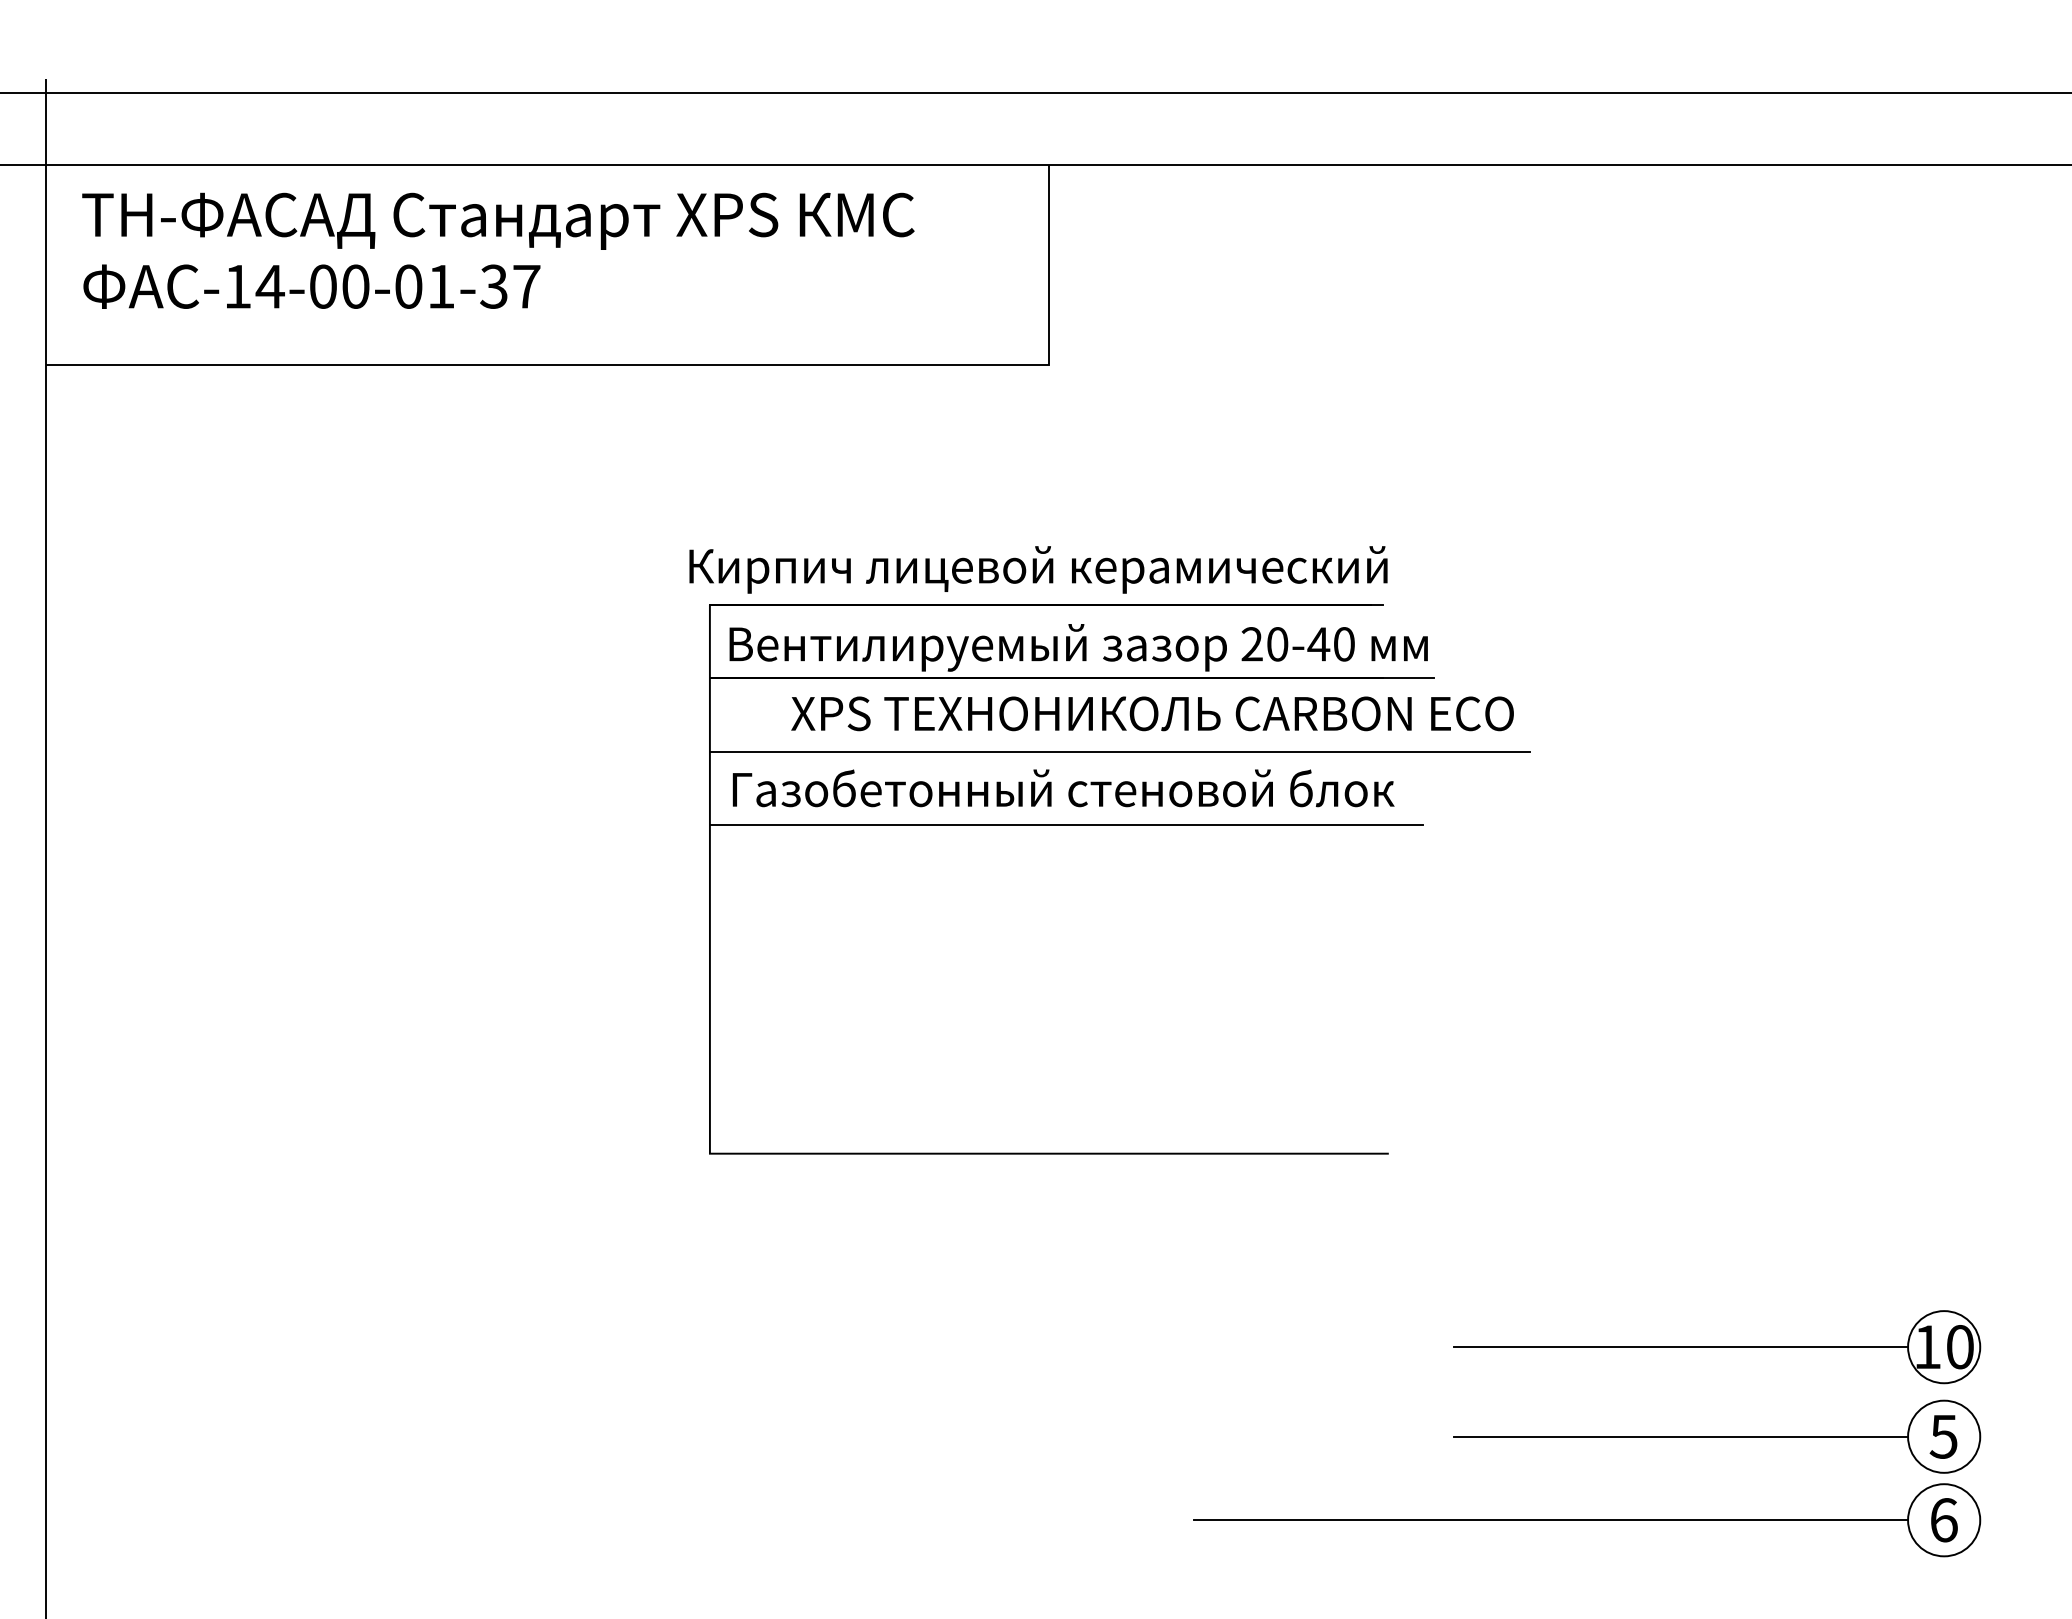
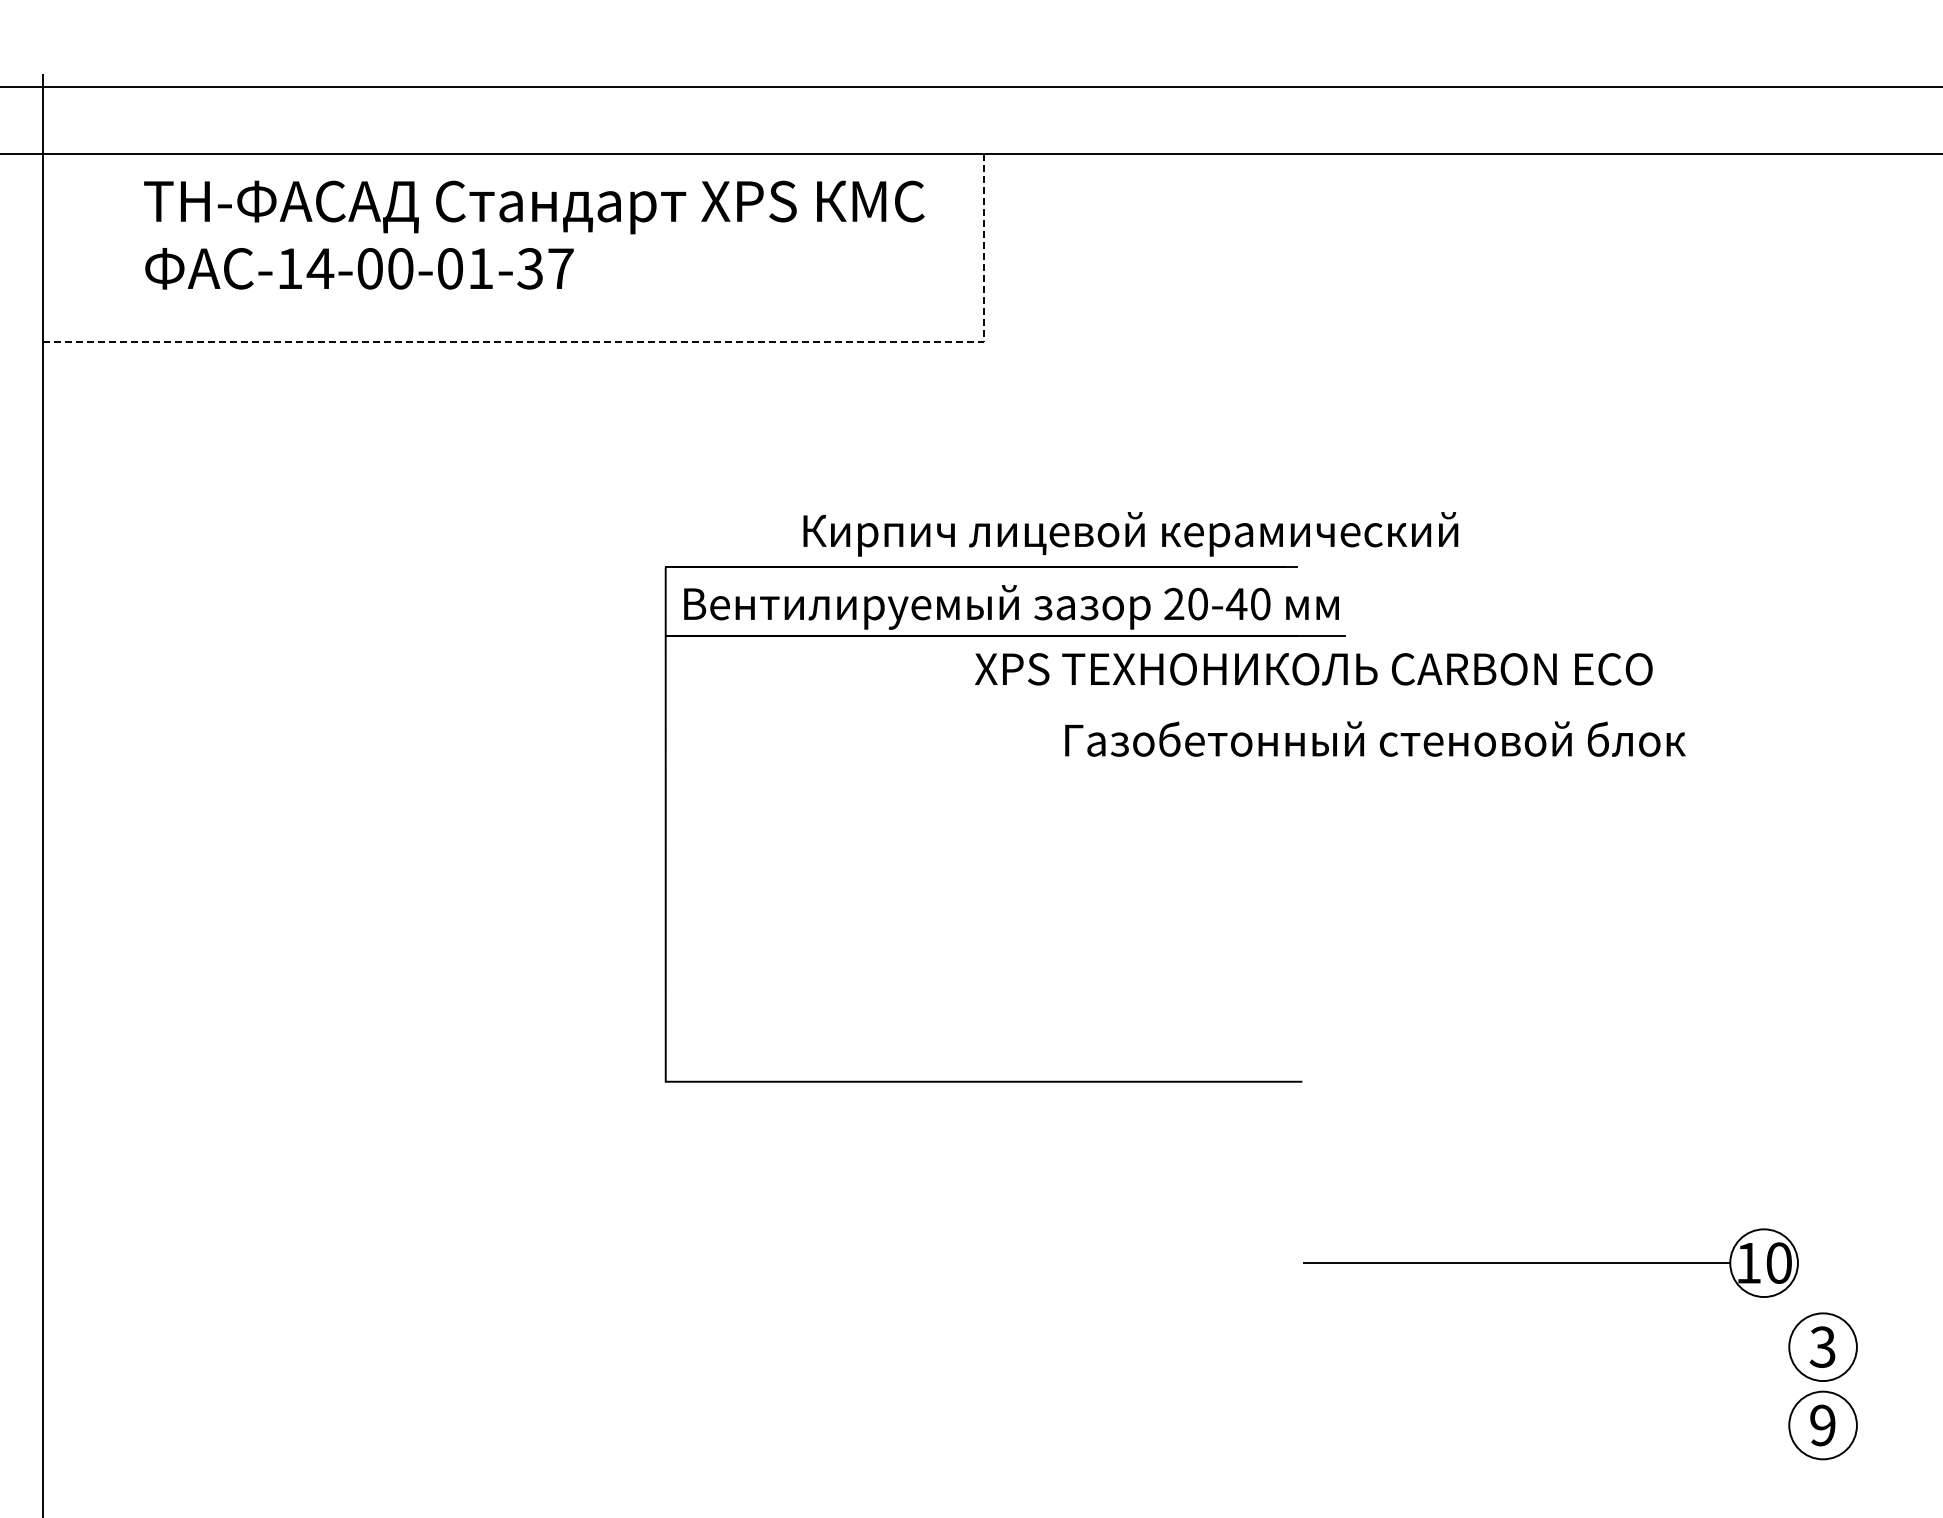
text: (498, 250) -> (534, 234), moved
line: (649, 365) -> (609, 342), solid -> dashed
text: (1038, 570) -> (1130, 534), moved
text: (1152, 714) -> (1313, 669), moved
line: (1119, 751) -> (1049, 704), removed
text: (1063, 787) -> (1375, 738), moved
line: (1065, 824) -> (999, 773), removed
part: (1716, 1346) -> (1550, 1262), moved
text: (1943, 1436) -> (1822, 1346), 5 -> 3
line: (1681, 1437) -> (1576, 1347), removed
line: (1551, 1520) -> (1454, 1425), removed
text: (1943, 1520) -> (1822, 1425), 6 -> 9

